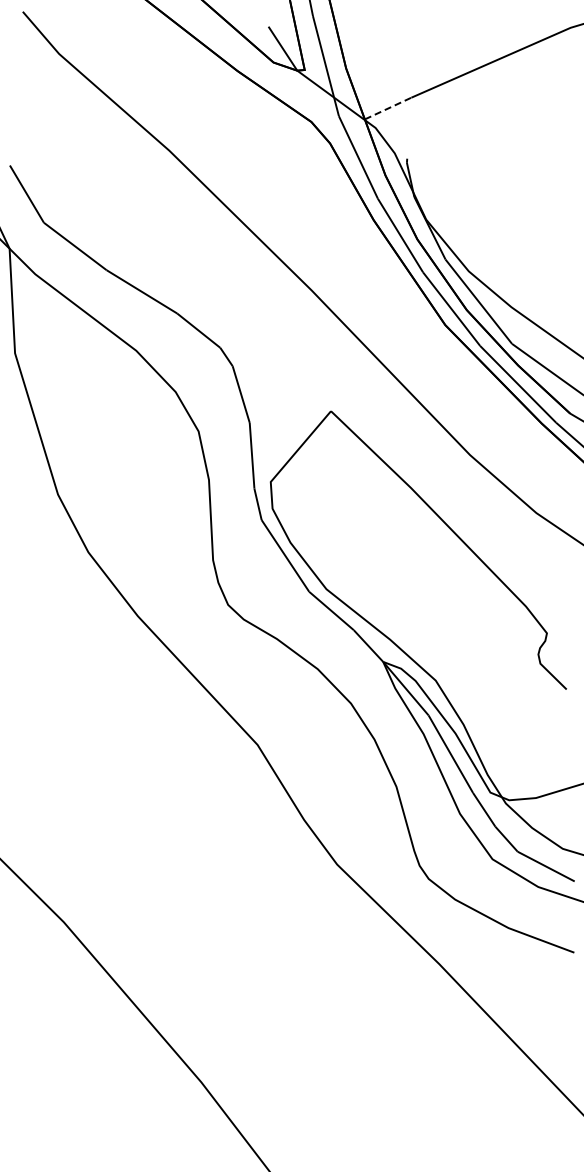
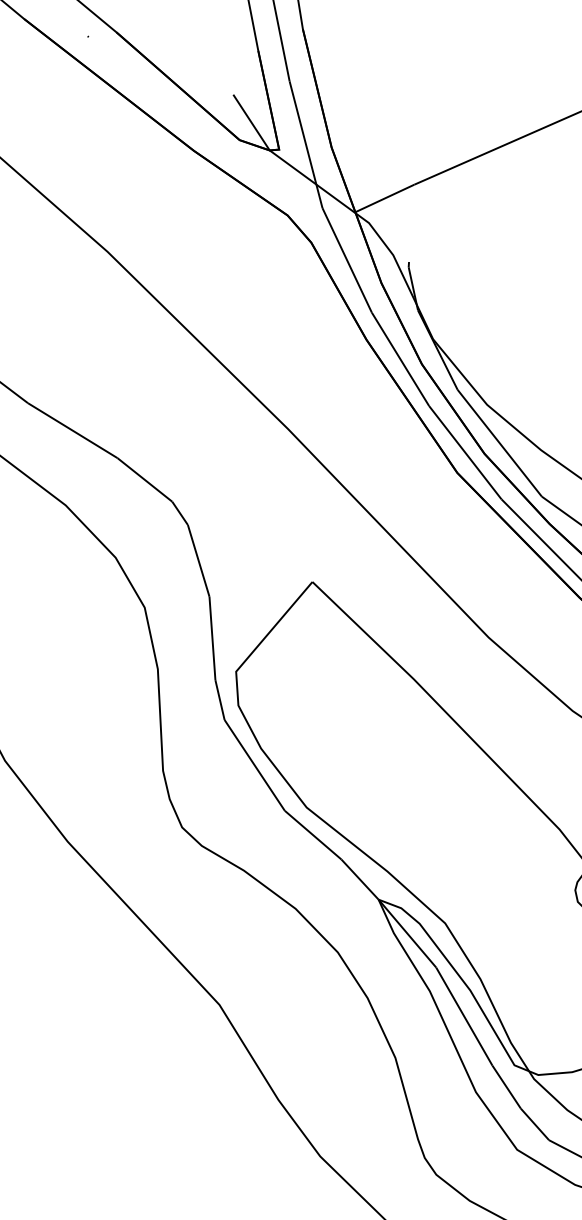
line: (388, 108) -> (385, 198), dashed -> solid

